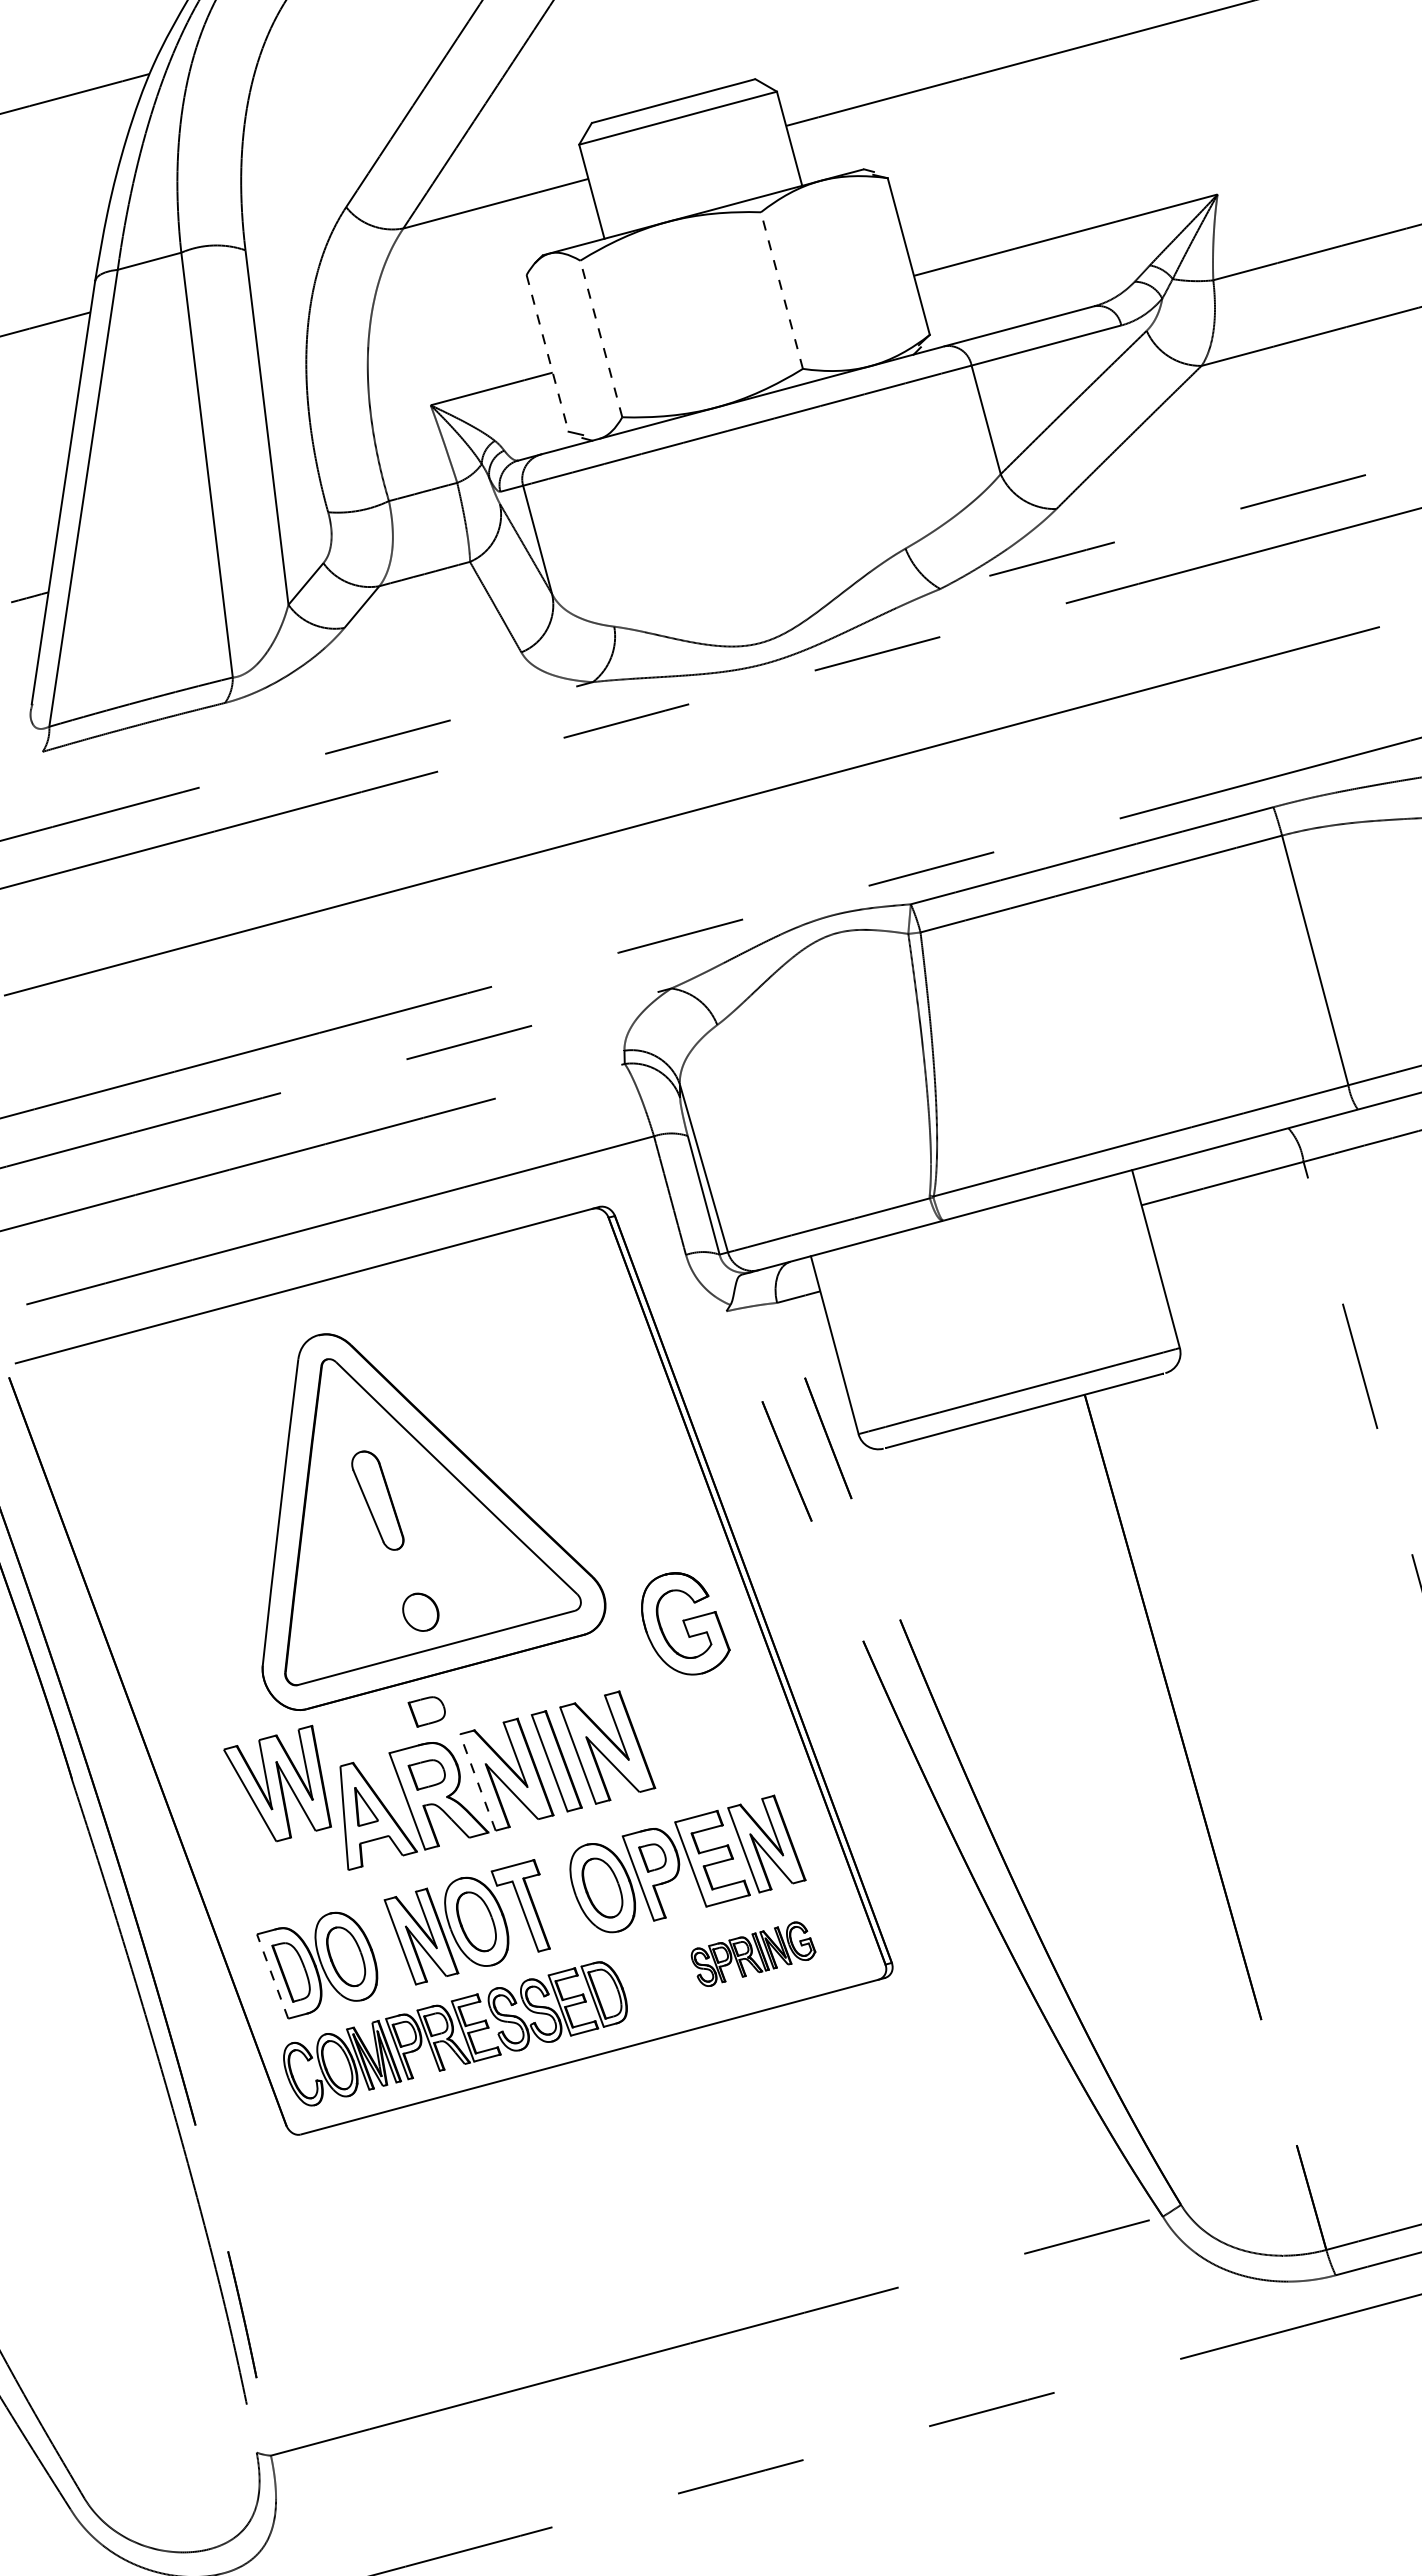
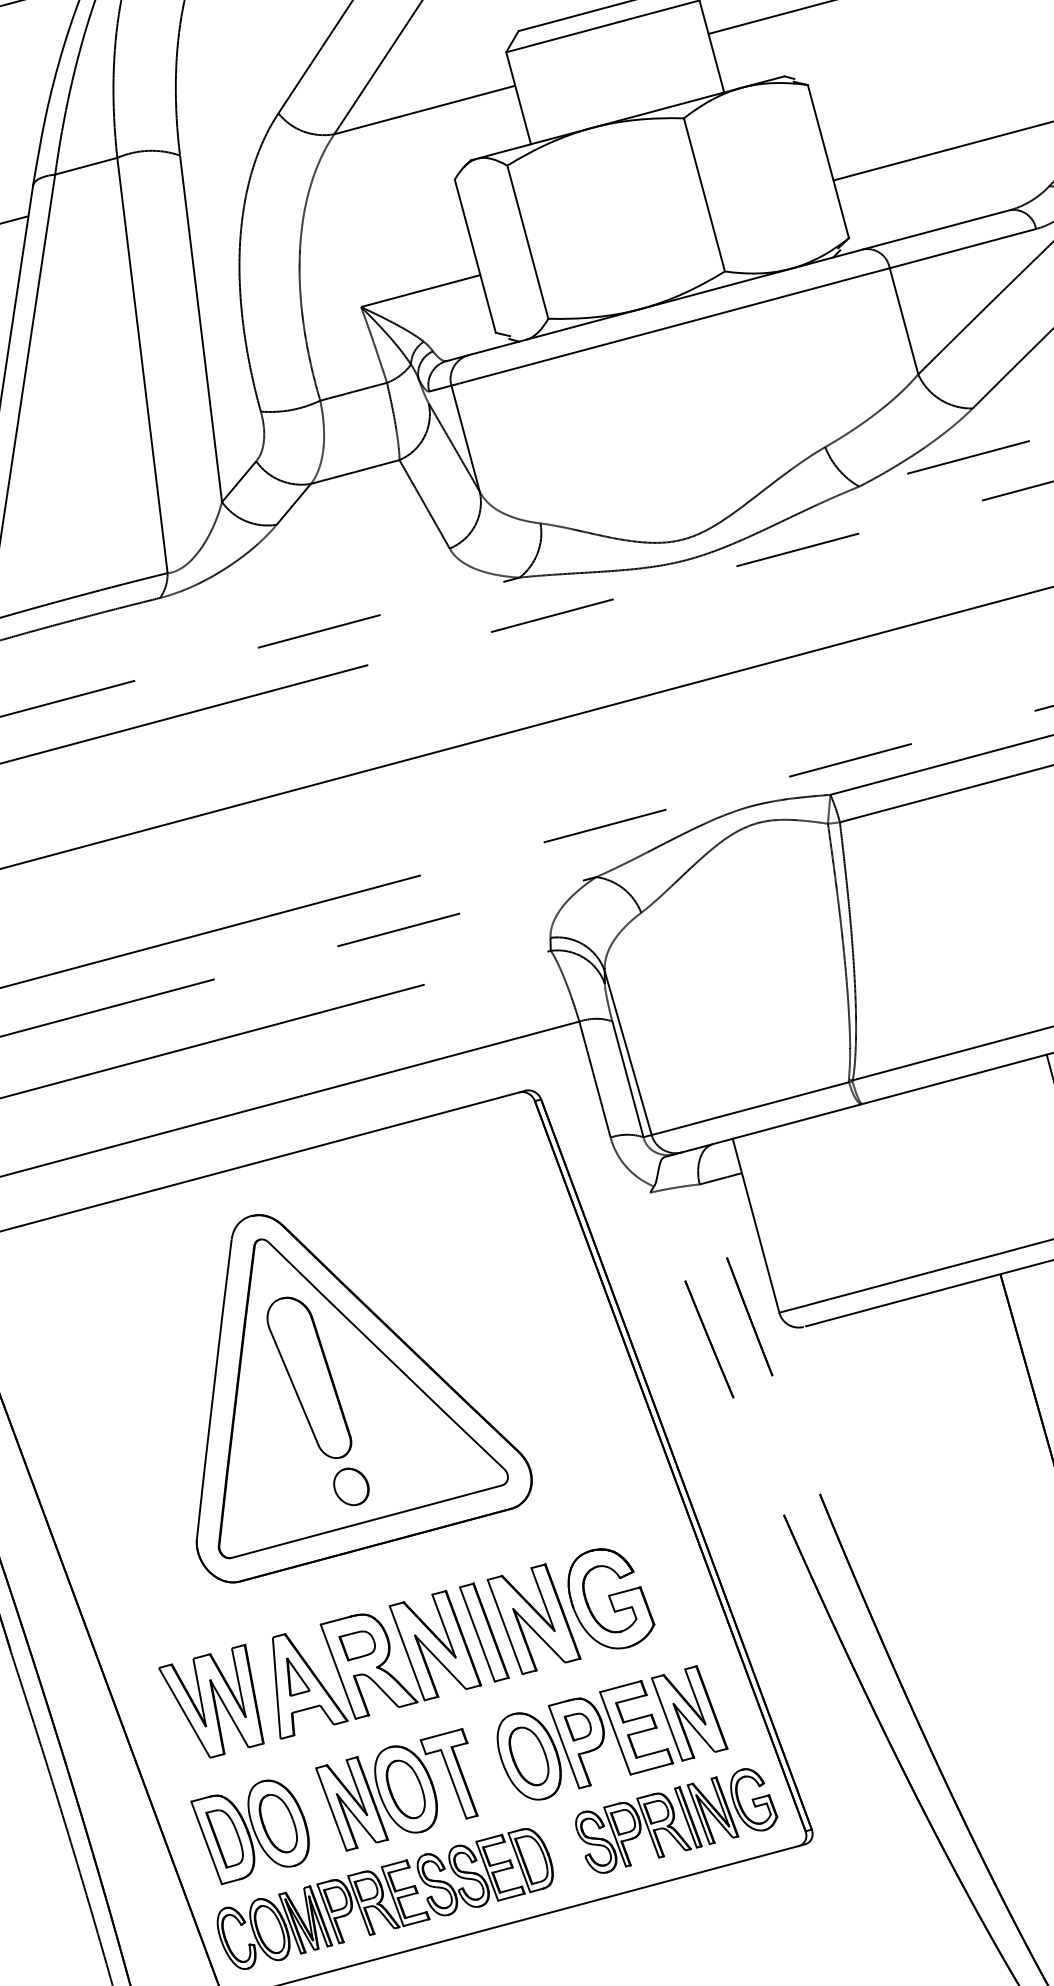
line: (781, 290) -> (703, 194), dashed -> solid
line: (601, 338) -> (528, 241), dashed -> solid
line: (547, 353) -> (475, 256), dashed -> solid
part: (377, 1500) -> (309, 1377), size x1.67
part: (685, 1623) -> (611, 1598), moved
part: (426, 1711) -> (356, 1583), removed
line: (477, 1782) -> (406, 1653), dashed -> solid
part: (277, 1783) -> (211, 1701), moved
part: (753, 1954) -> (676, 1821), size x1.67
line: (272, 1976) -> (206, 1842), dashed -> solid

